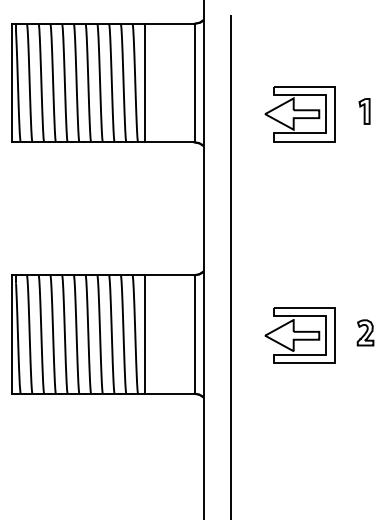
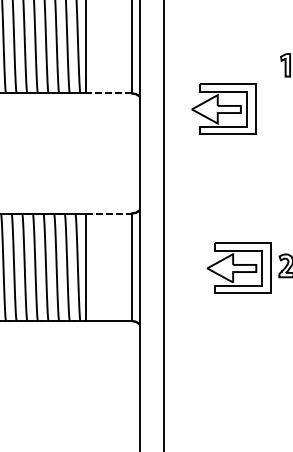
part: (299, 114) -> (223, 109), moved
line: (169, 142) -> (108, 93), solid -> dashed
line: (169, 275) -> (108, 213), solid -> dashed
part: (299, 335) -> (238, 268), moved

